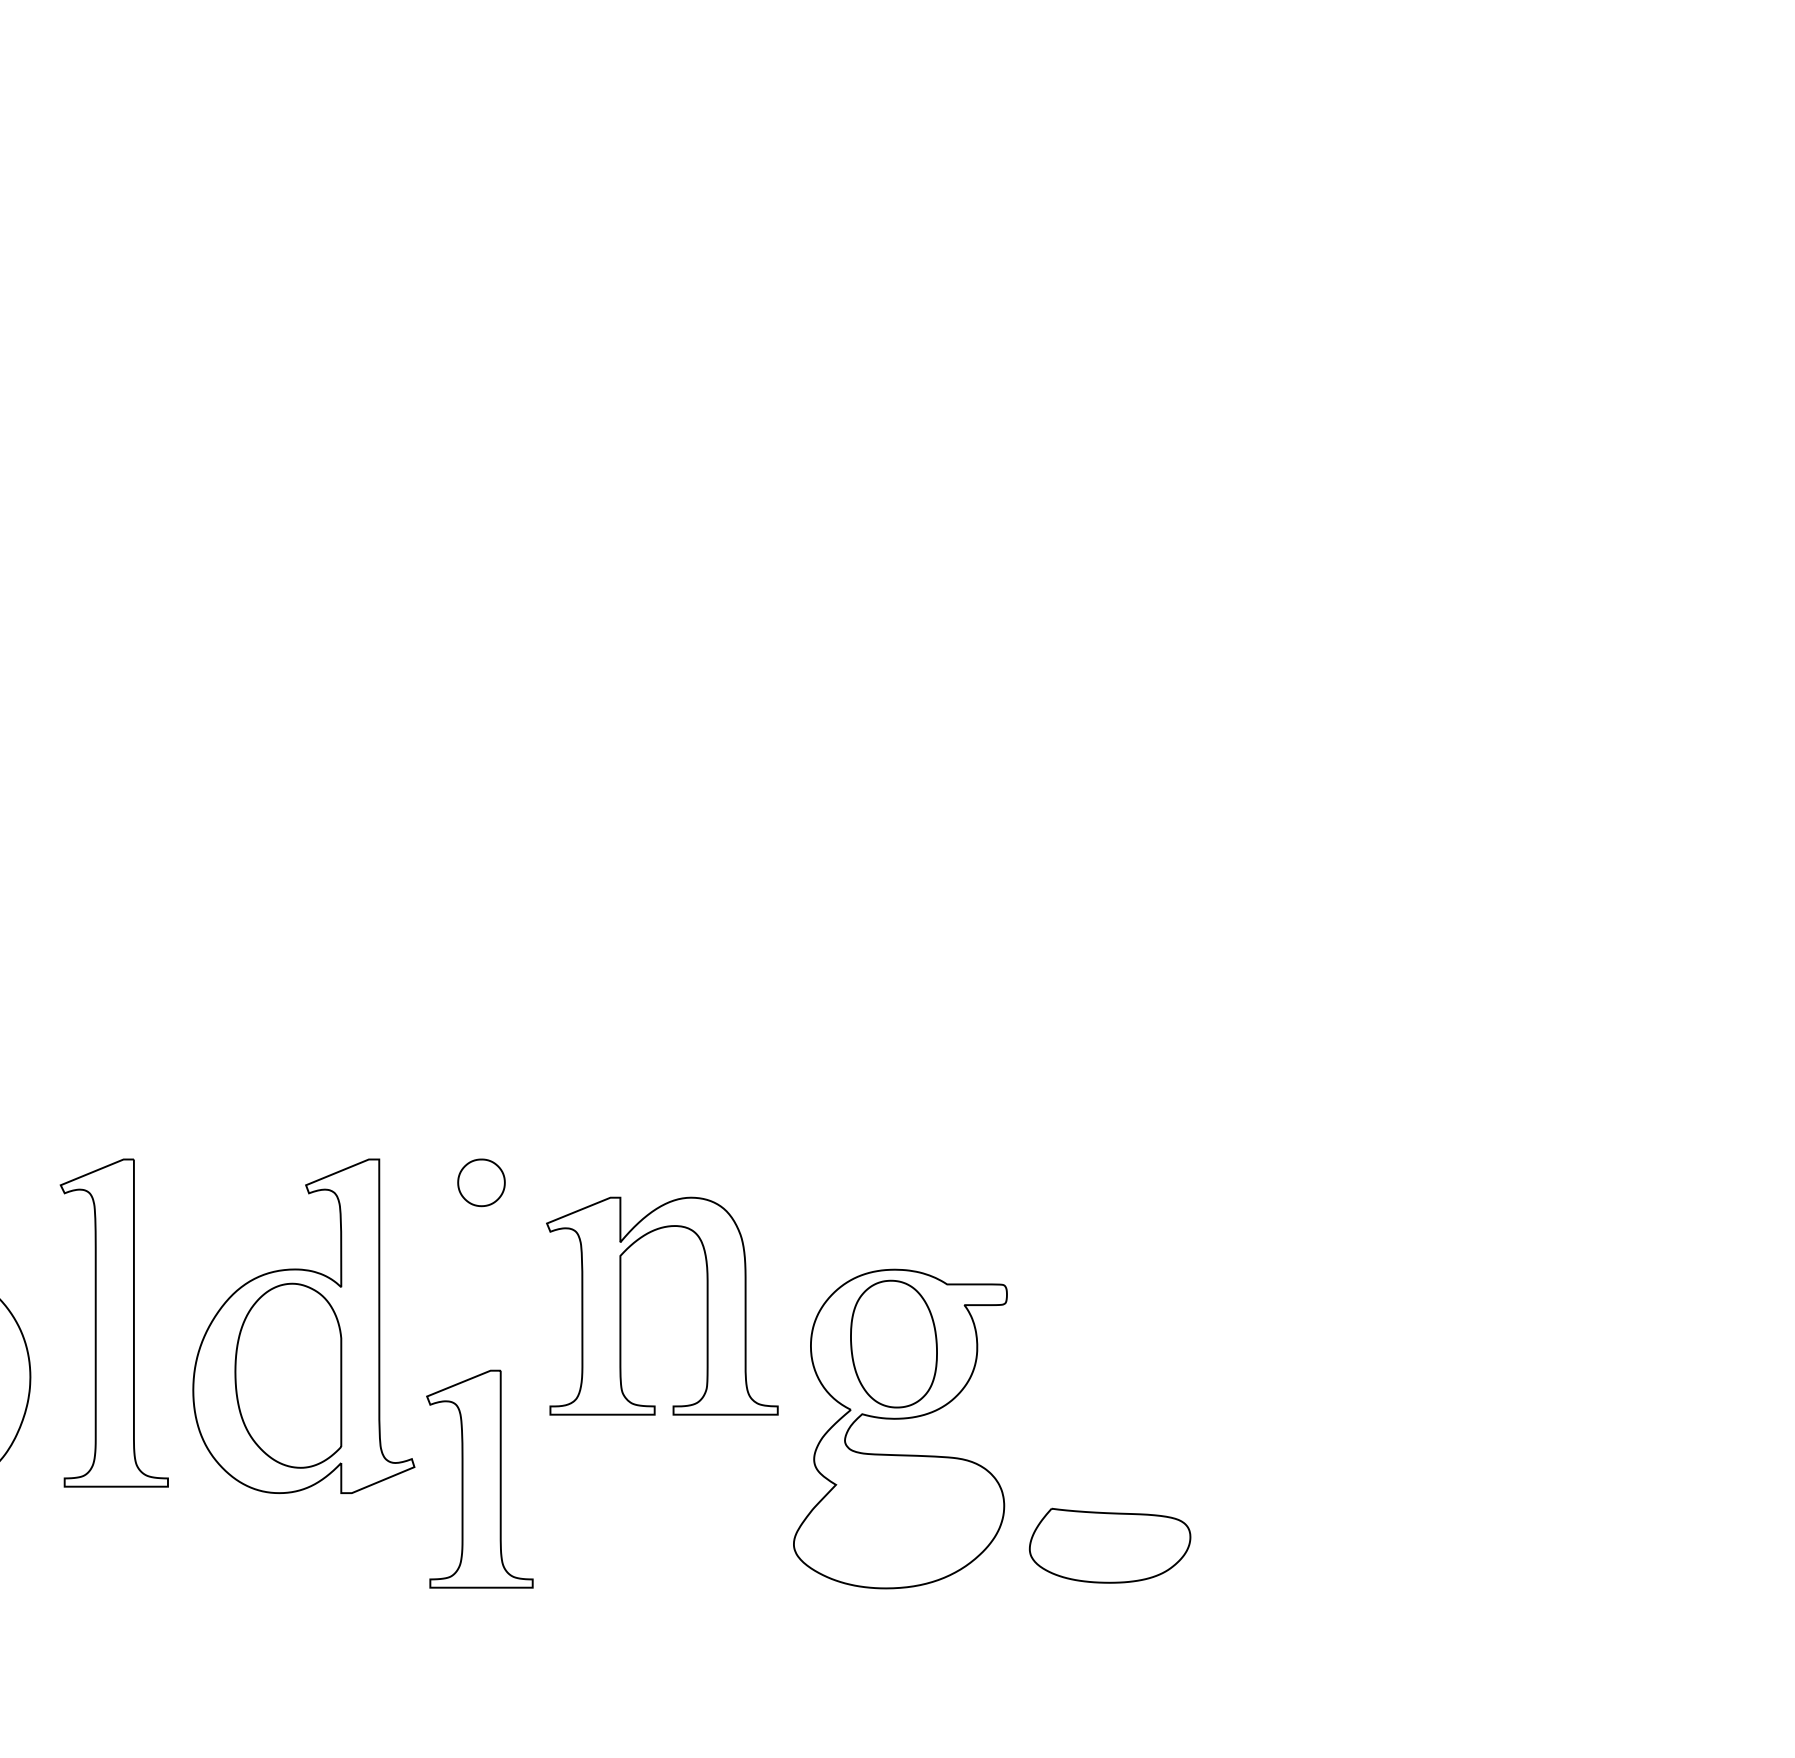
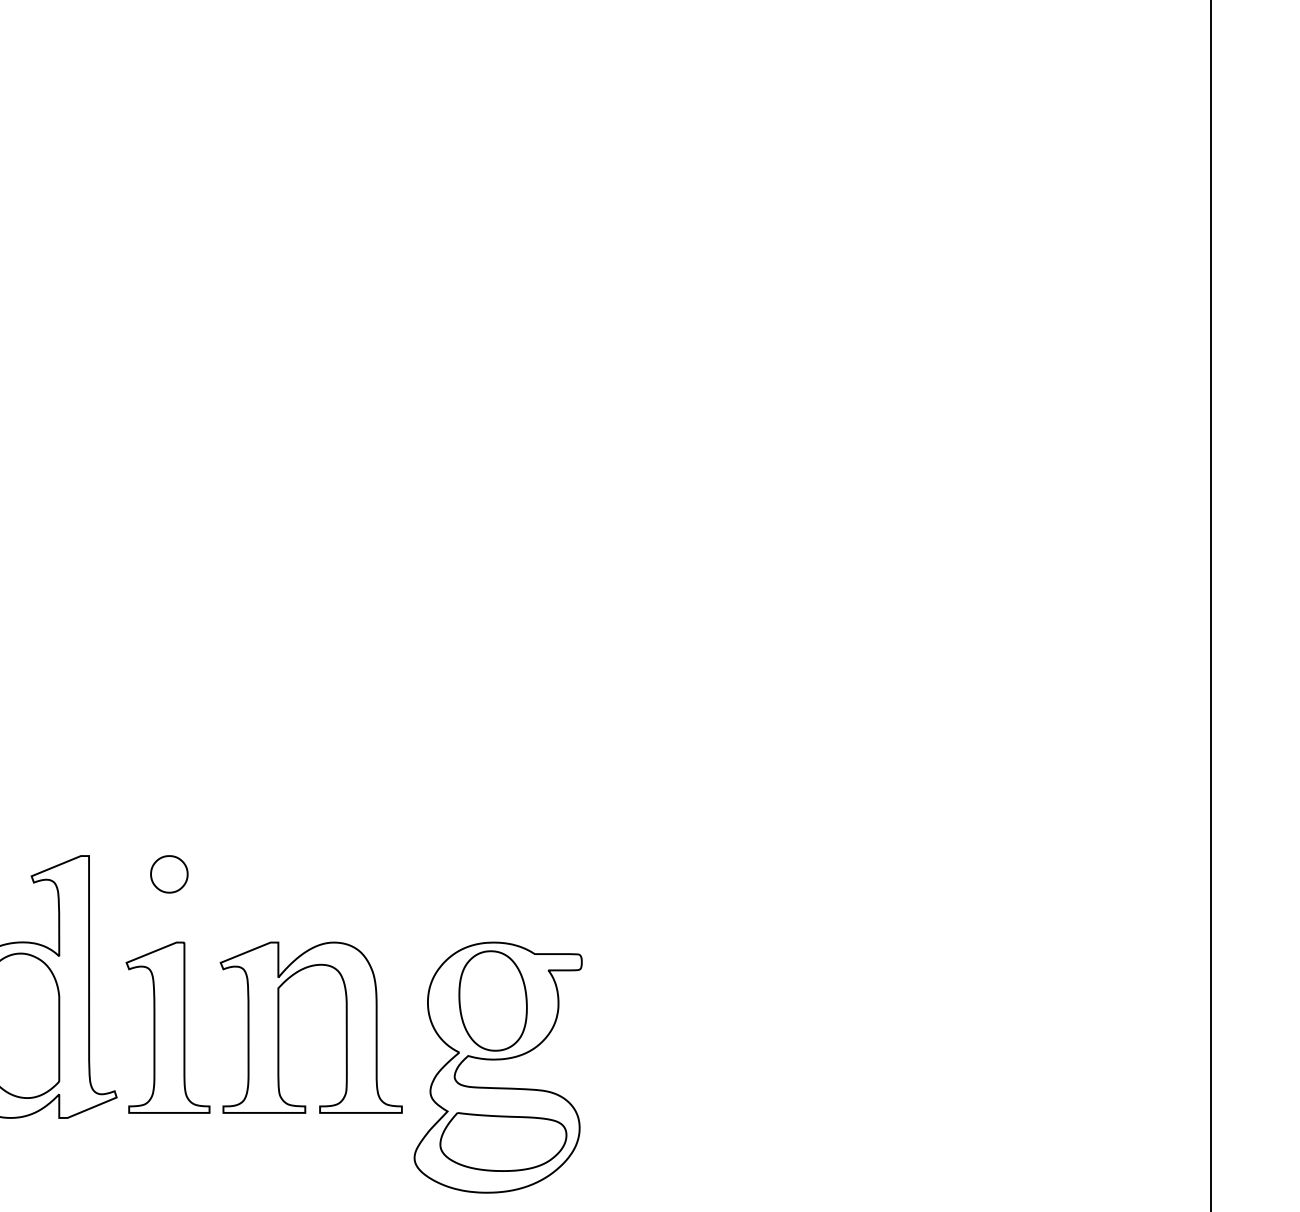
part: (621, 1305) -> (279, 1027), moved
part: (479, 1478) -> (167, 1027), moved
part: (1109, 1545) -> (502, 1141), moved

